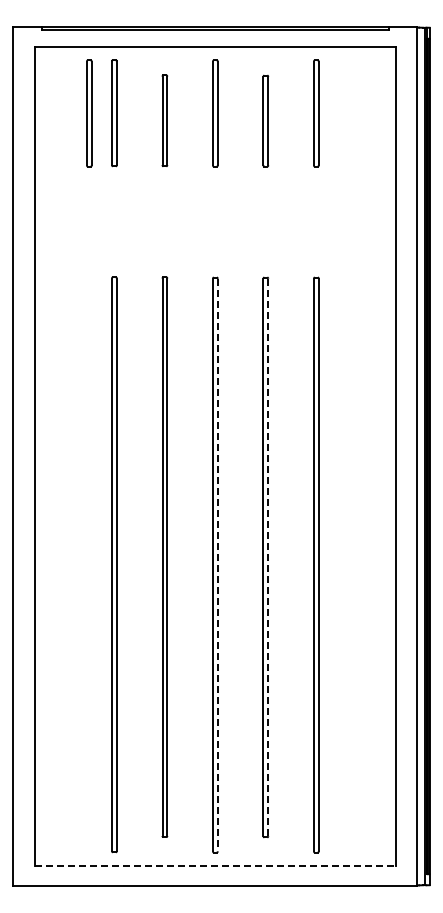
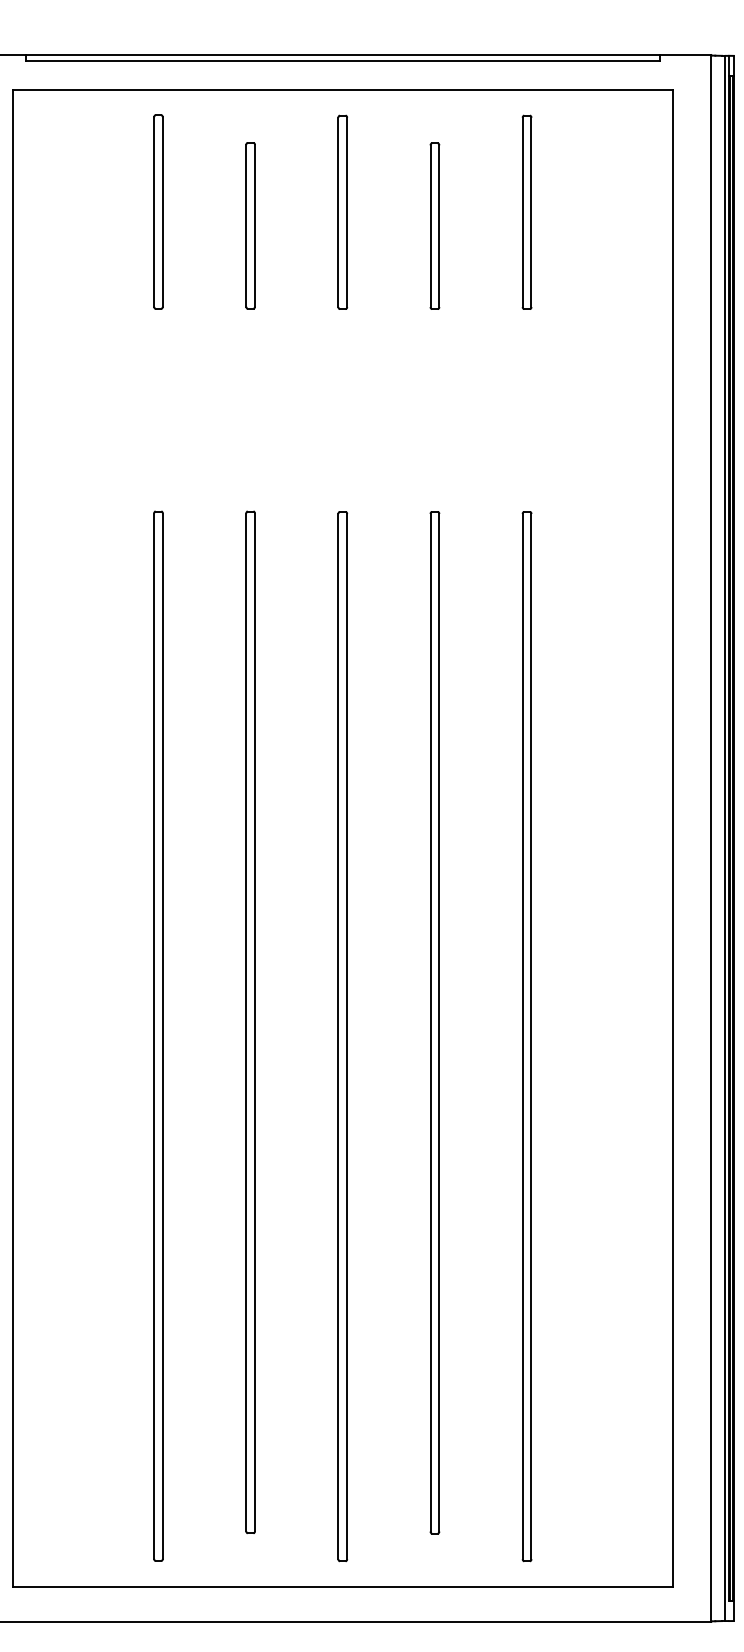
part: (89, 113) -> (113, 212), removed
line: (268, 557) -> (439, 1022), dashed -> solid
line: (217, 565) -> (346, 1037), dashed -> solid
line: (215, 866) -> (342, 1586), dashed -> solid

